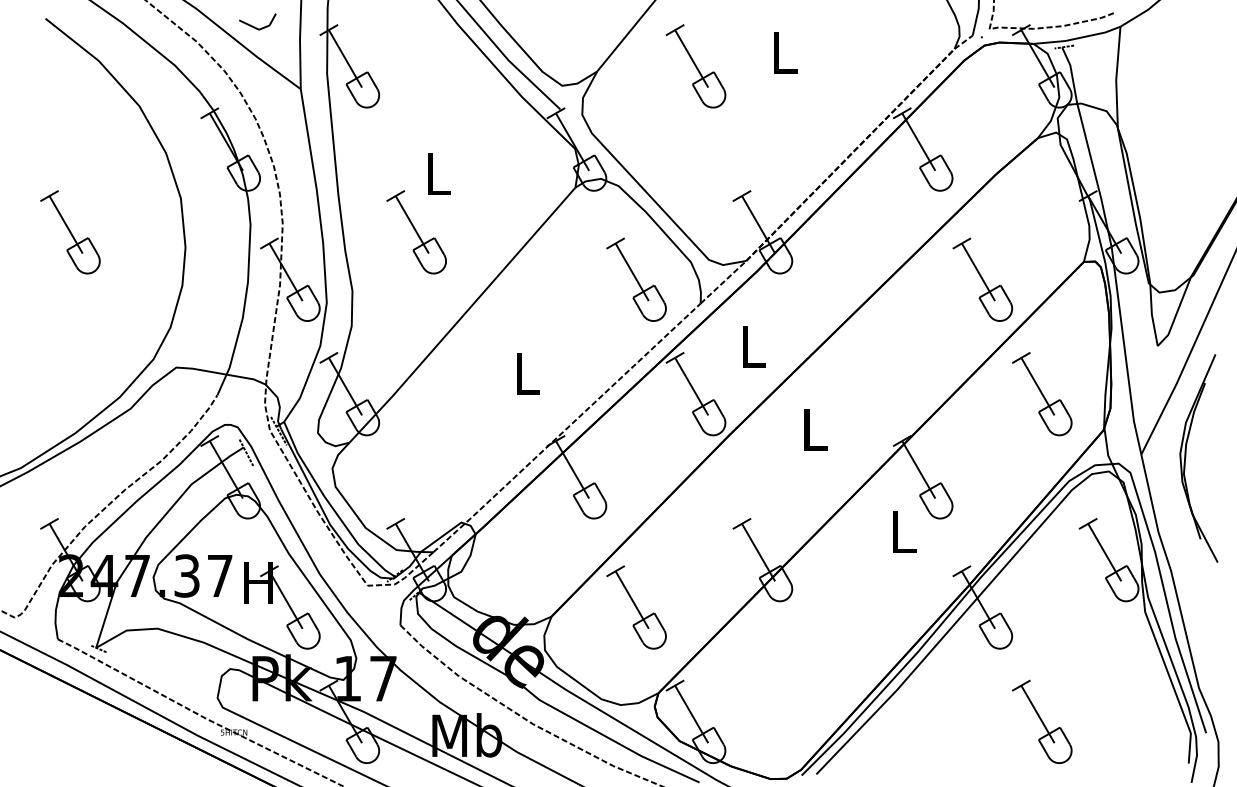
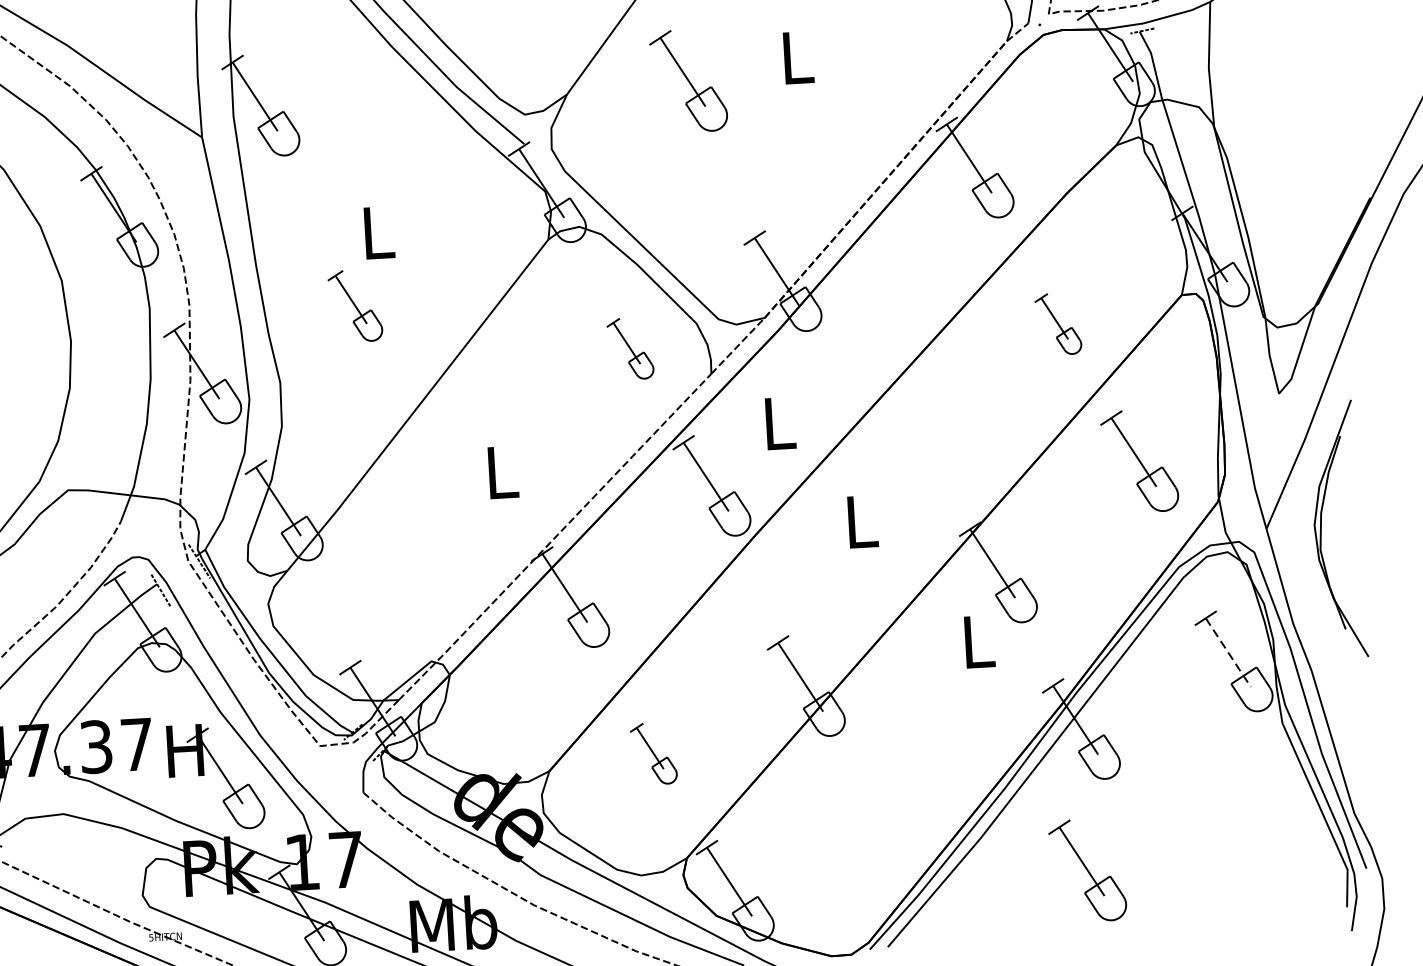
line: (254, 26) -> (140, 63), removed
part: (416, 232) -> (355, 306), size x0.7
part: (636, 279) -> (630, 348), size x0.6
part: (982, 279) -> (1057, 324), size x0.6
line: (1105, 553) -> (1229, 653), solid -> dashed
part: (636, 607) -> (653, 753), size x0.6
part: (1042, 721) -> (1088, 870), moved

